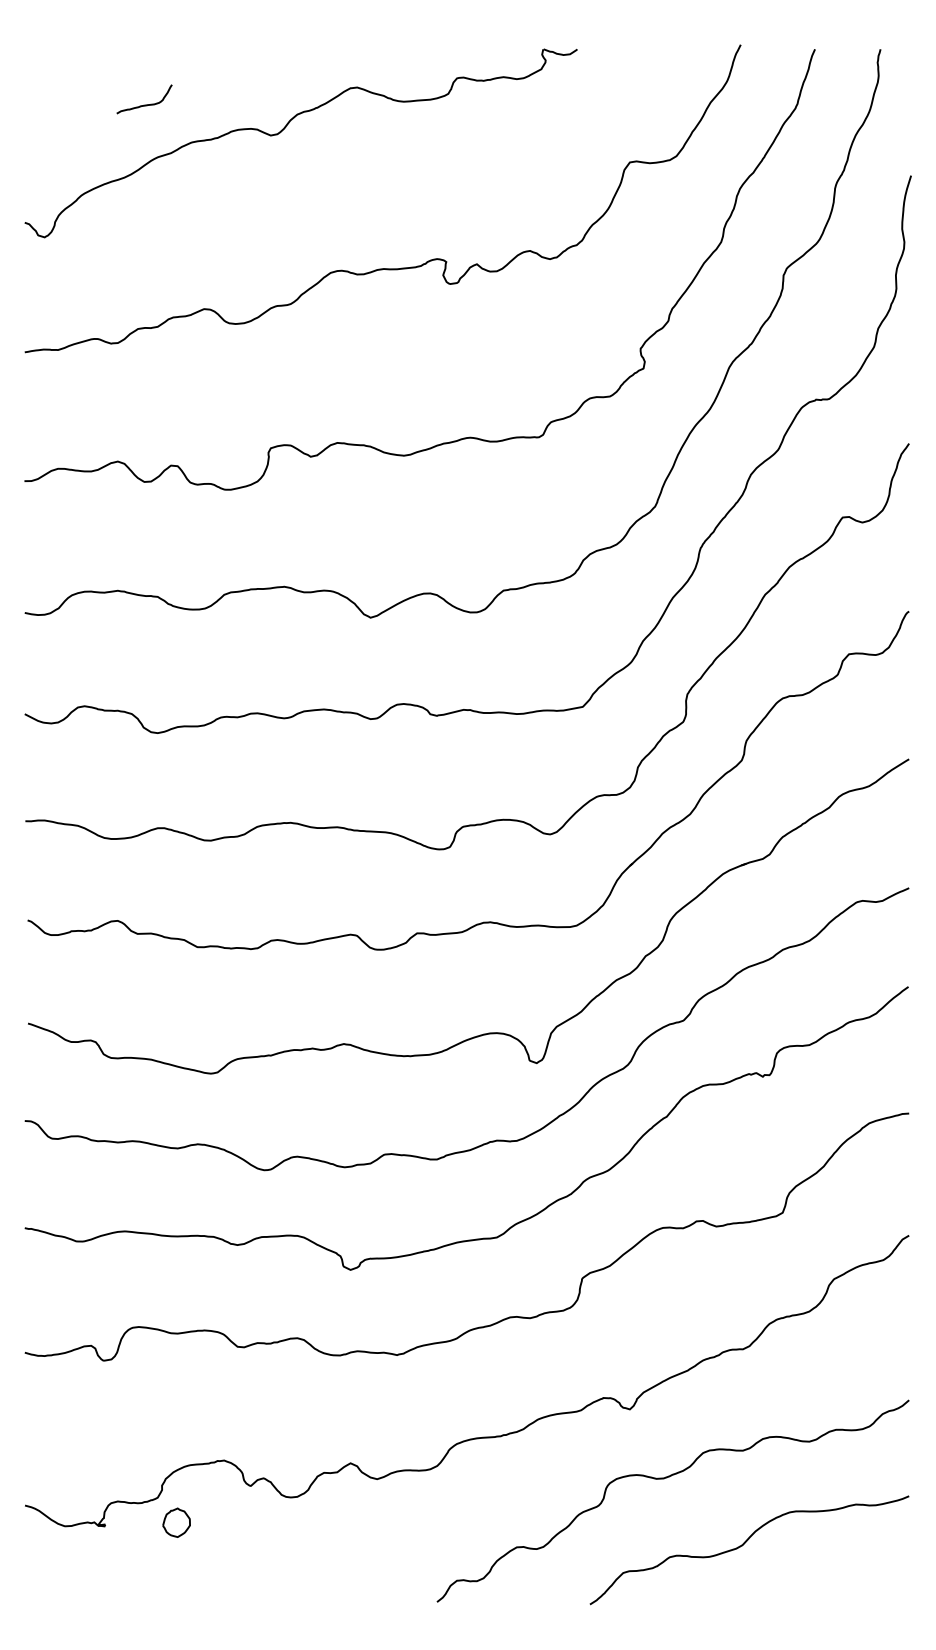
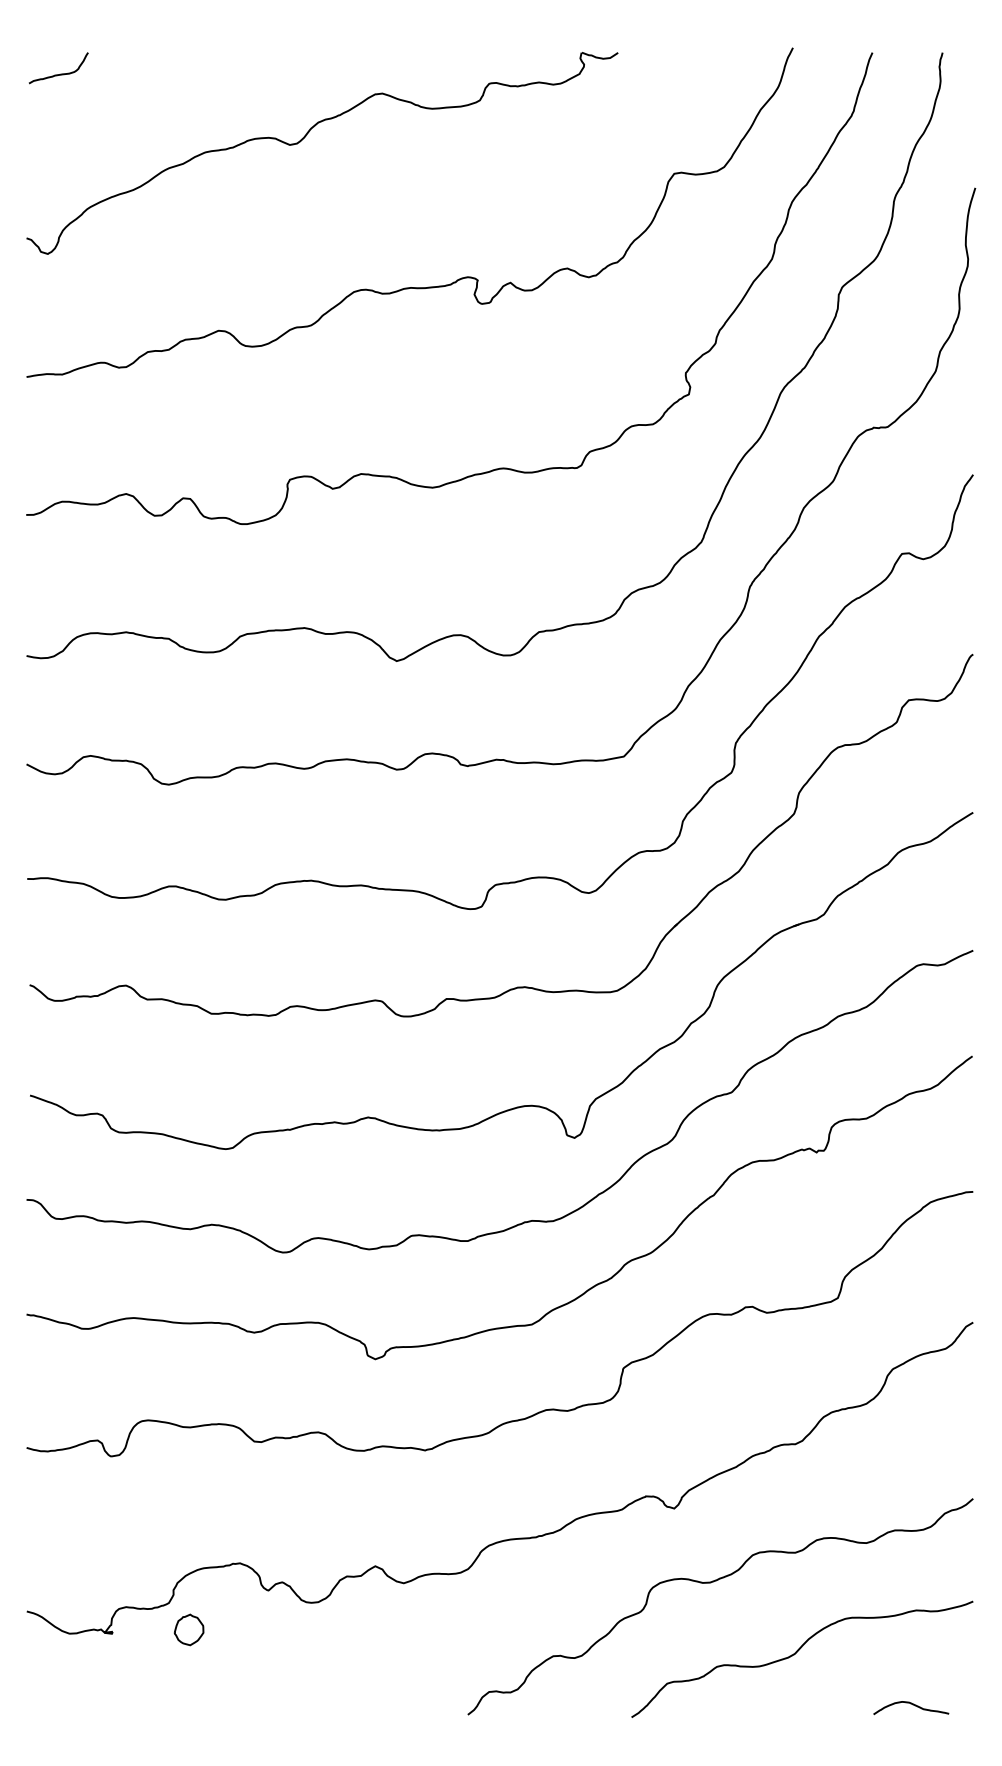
curve: (146, 104) -> (60, 73), moved
curve: (852, 1593) -> (912, 1705), added

